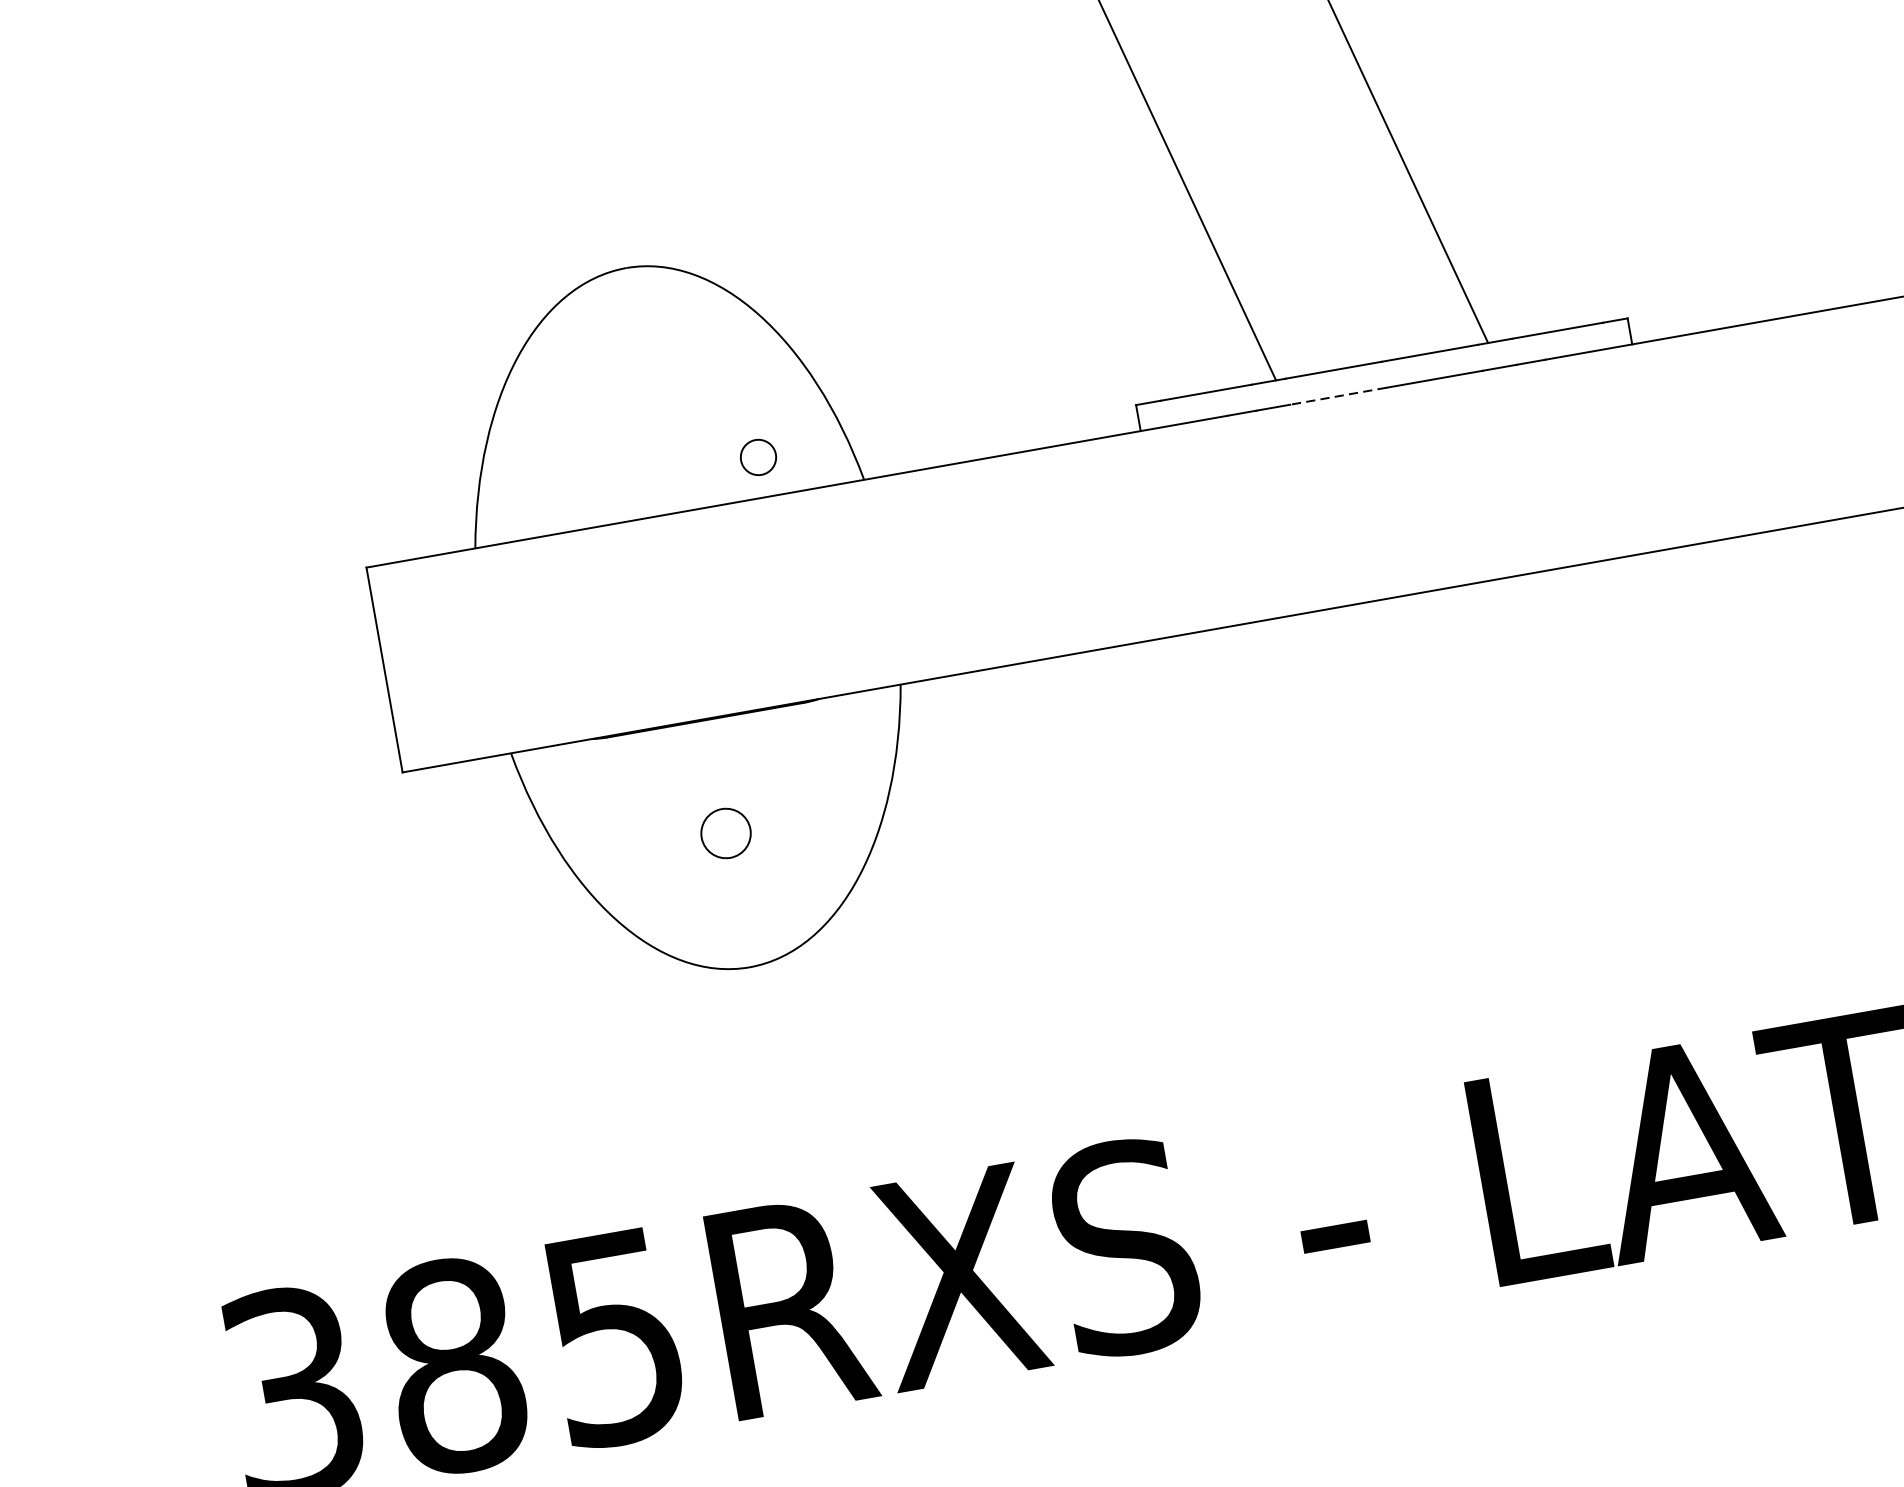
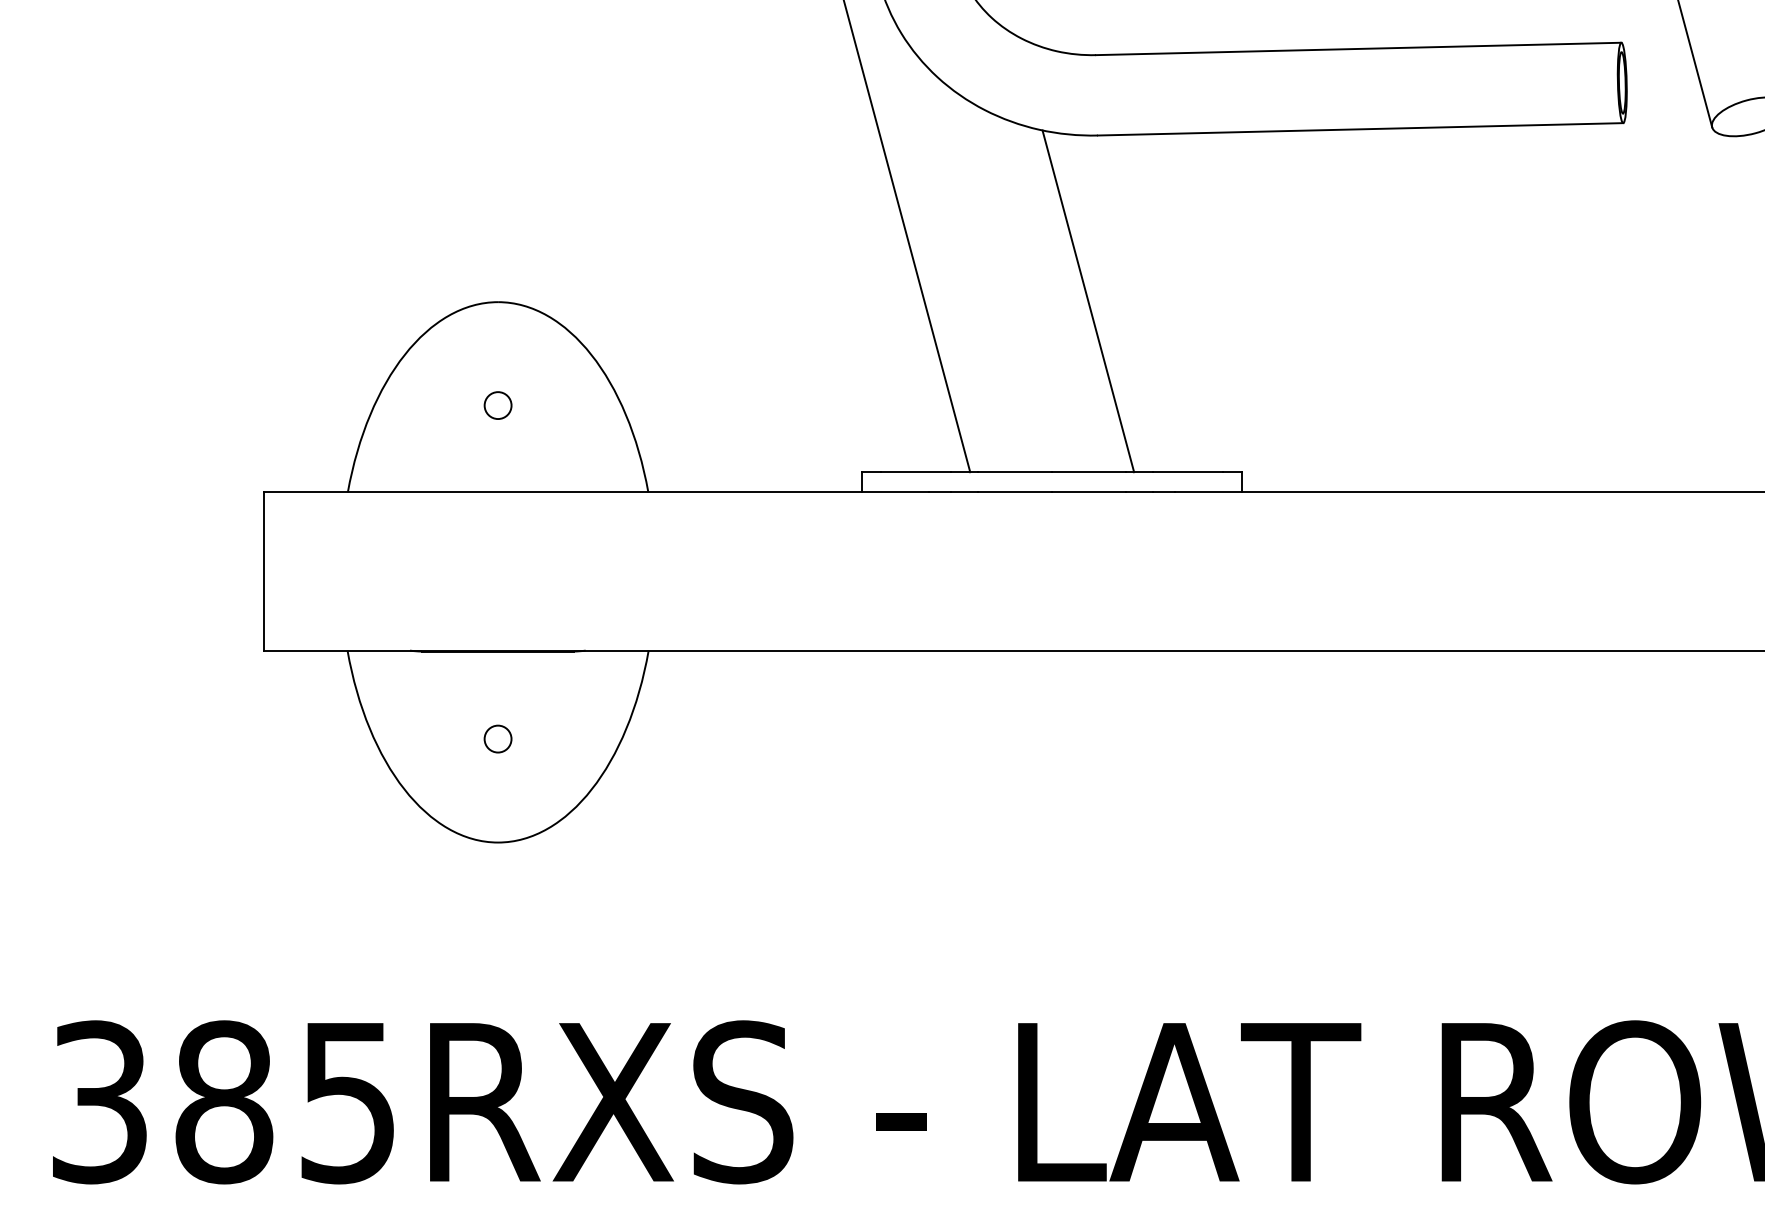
line: (1337, 396) -> (1014, 492), dashed -> solid
circle: (757, 457) -> (497, 405), moved
circle: (725, 832) -> (497, 738), size x0.71

